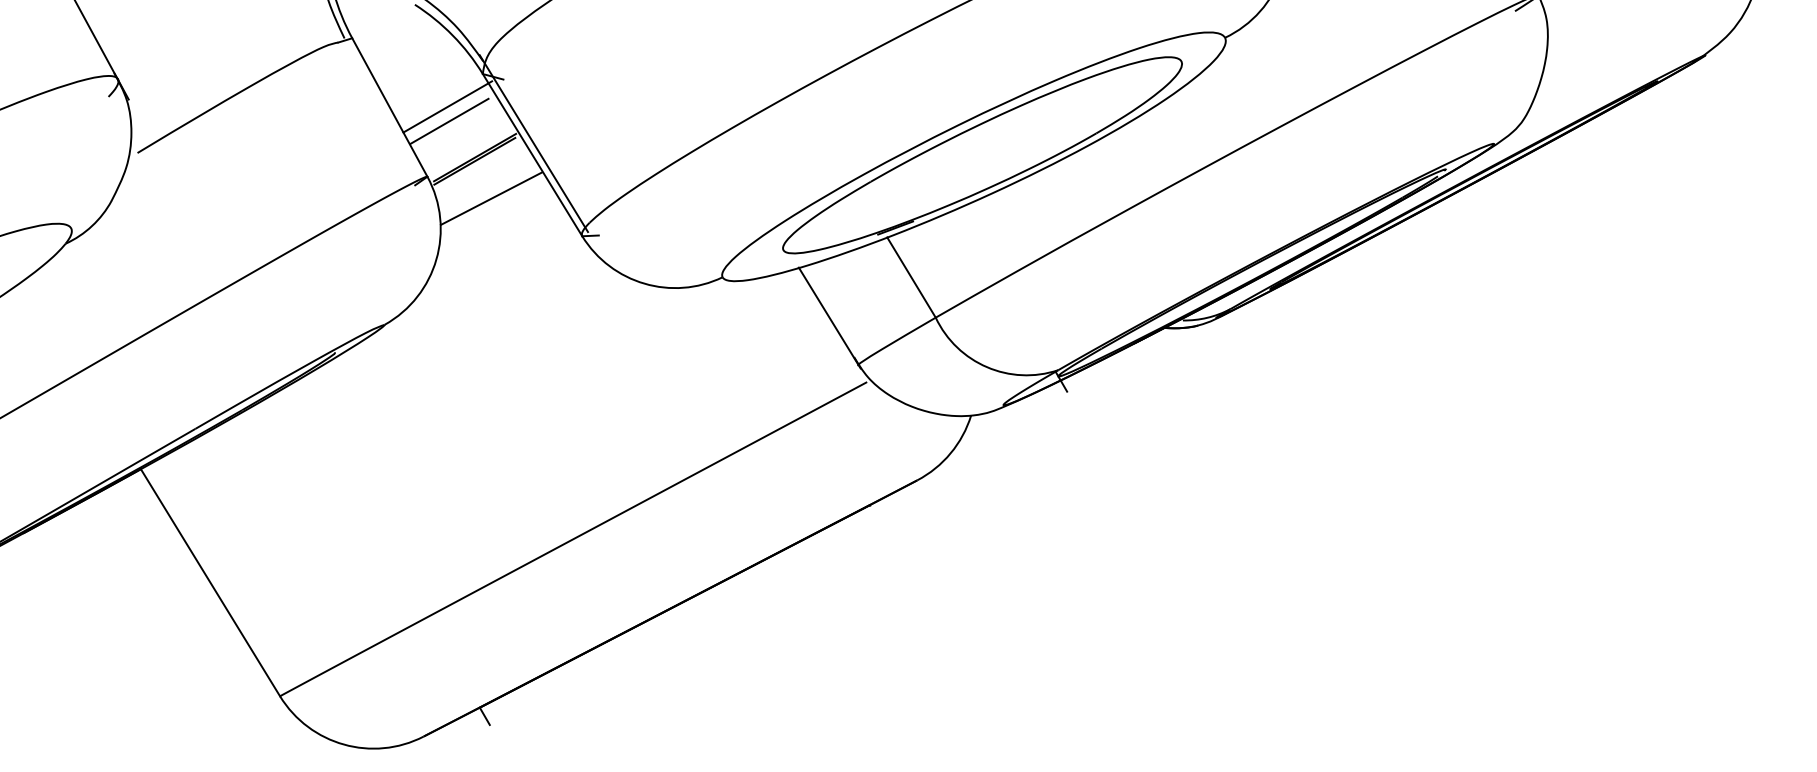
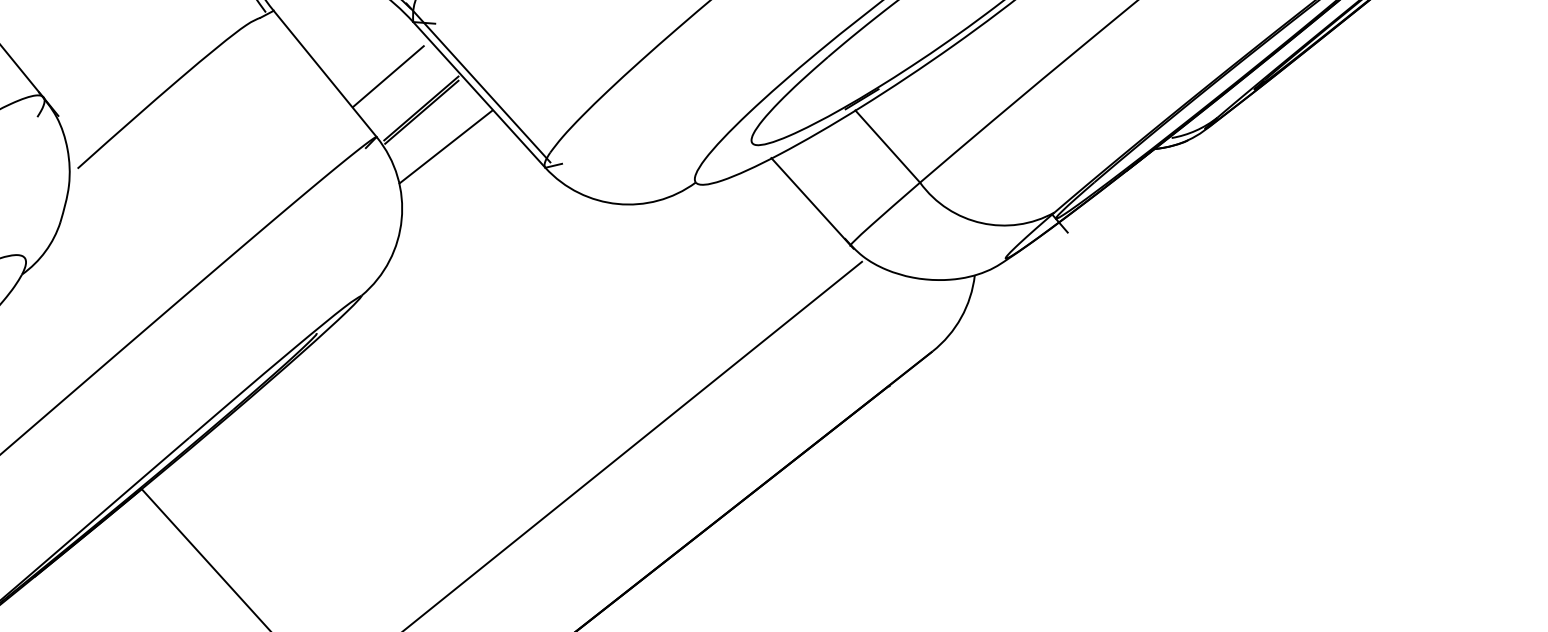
line: (447, 106) -> (383, 61), removed

